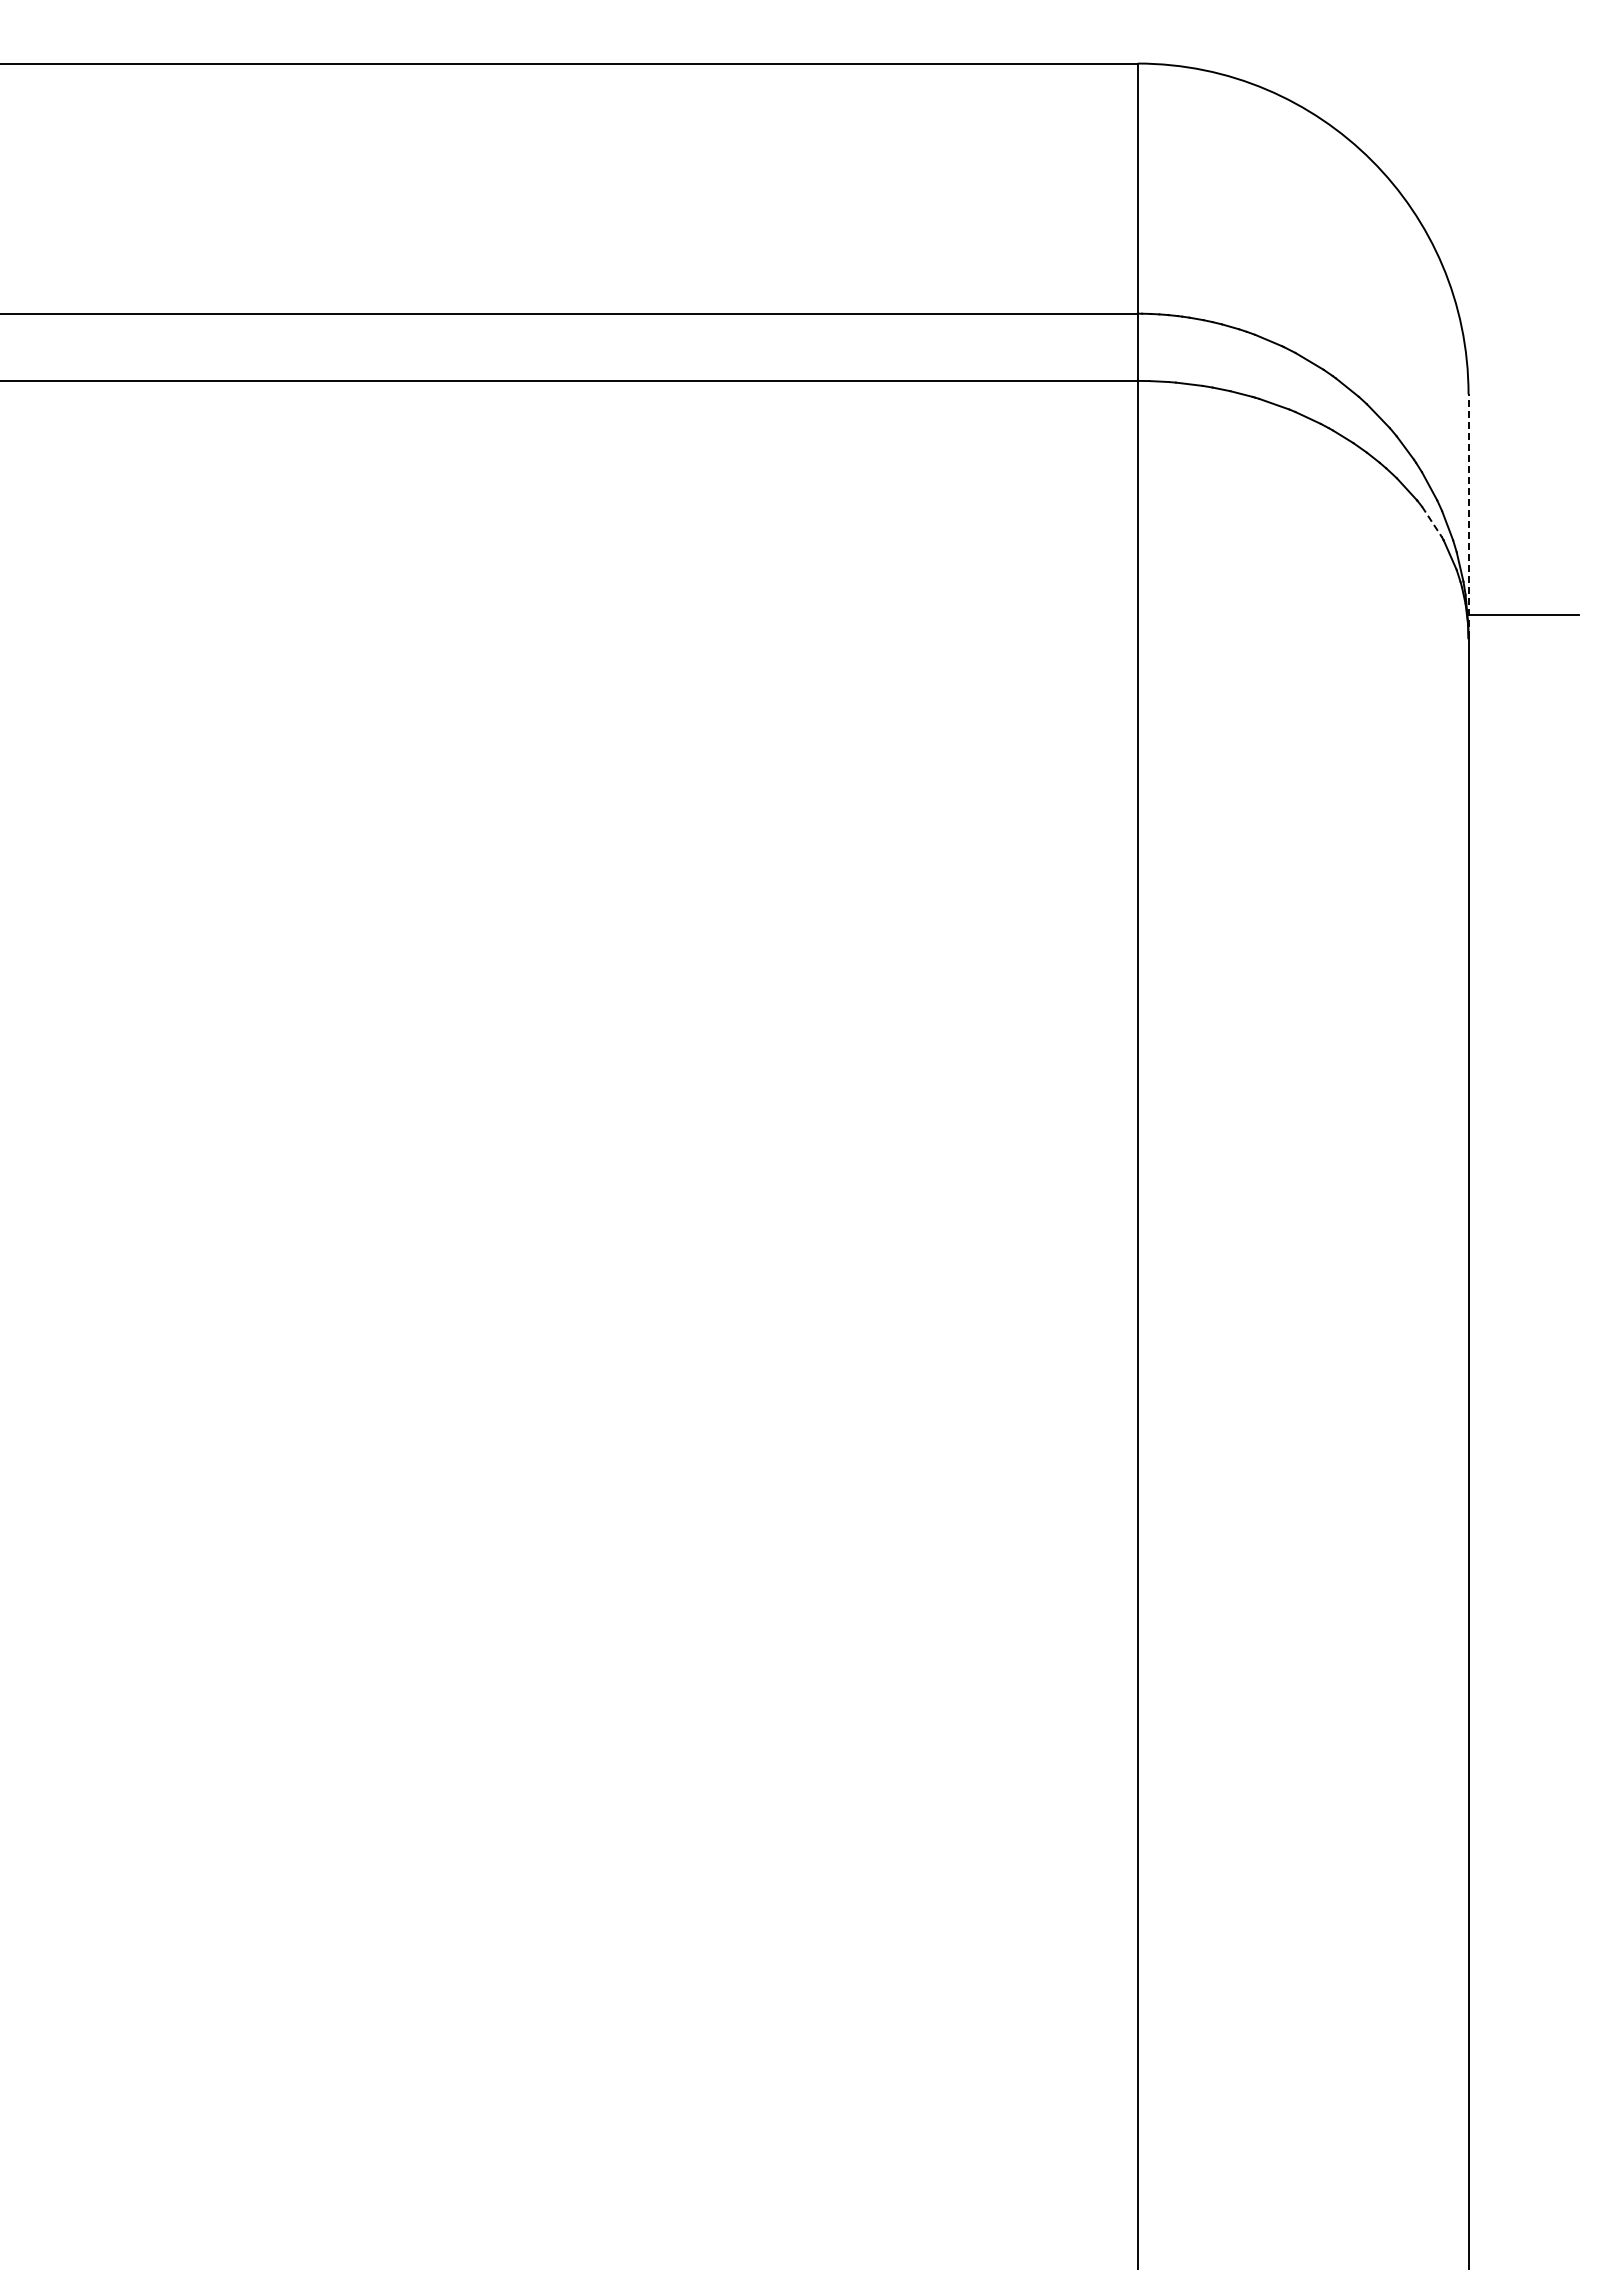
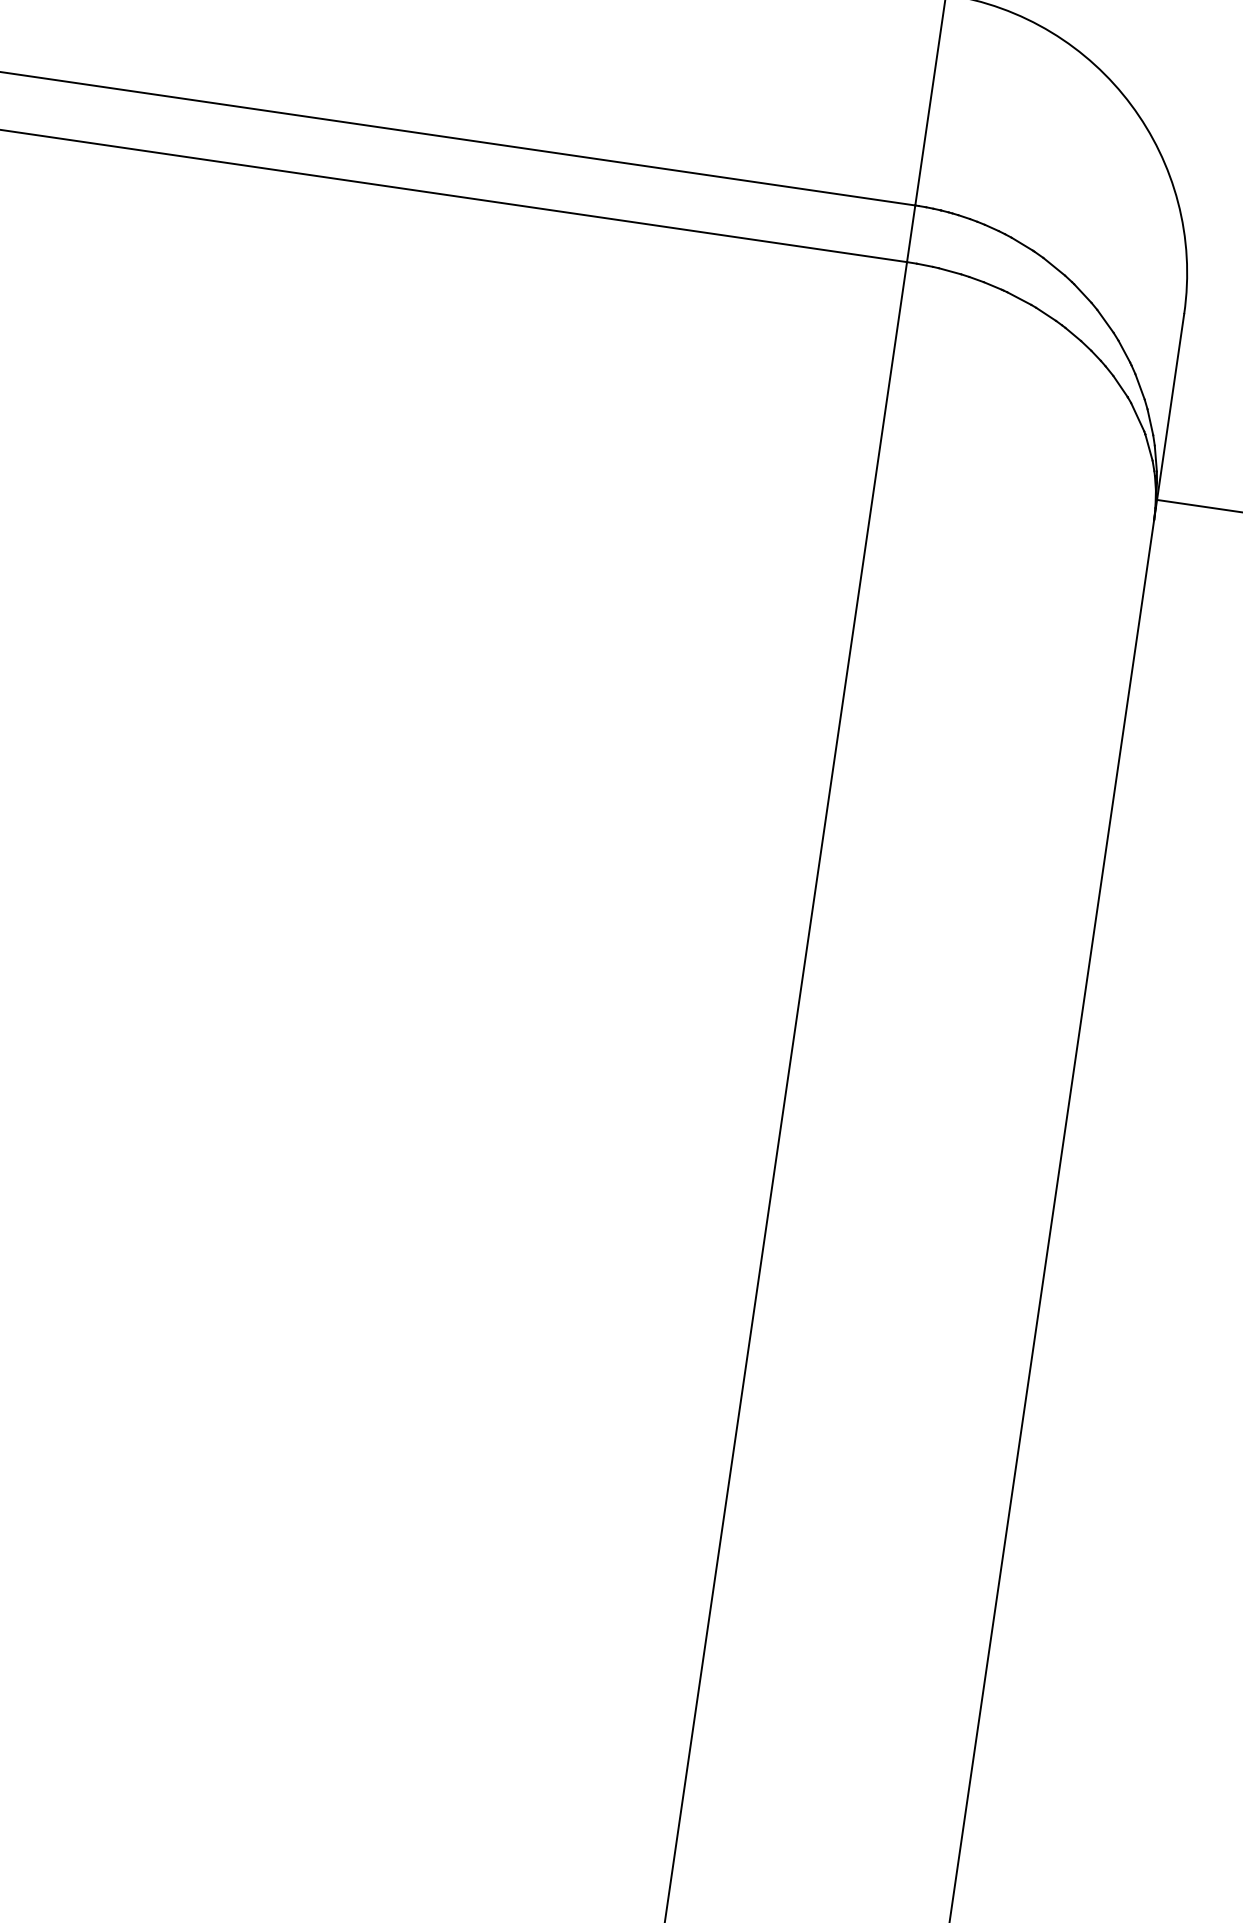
line: (1468, 516) -> (1169, 417), dashed -> solid
line: (1432, 522) -> (1138, 417), dashed -> solid

